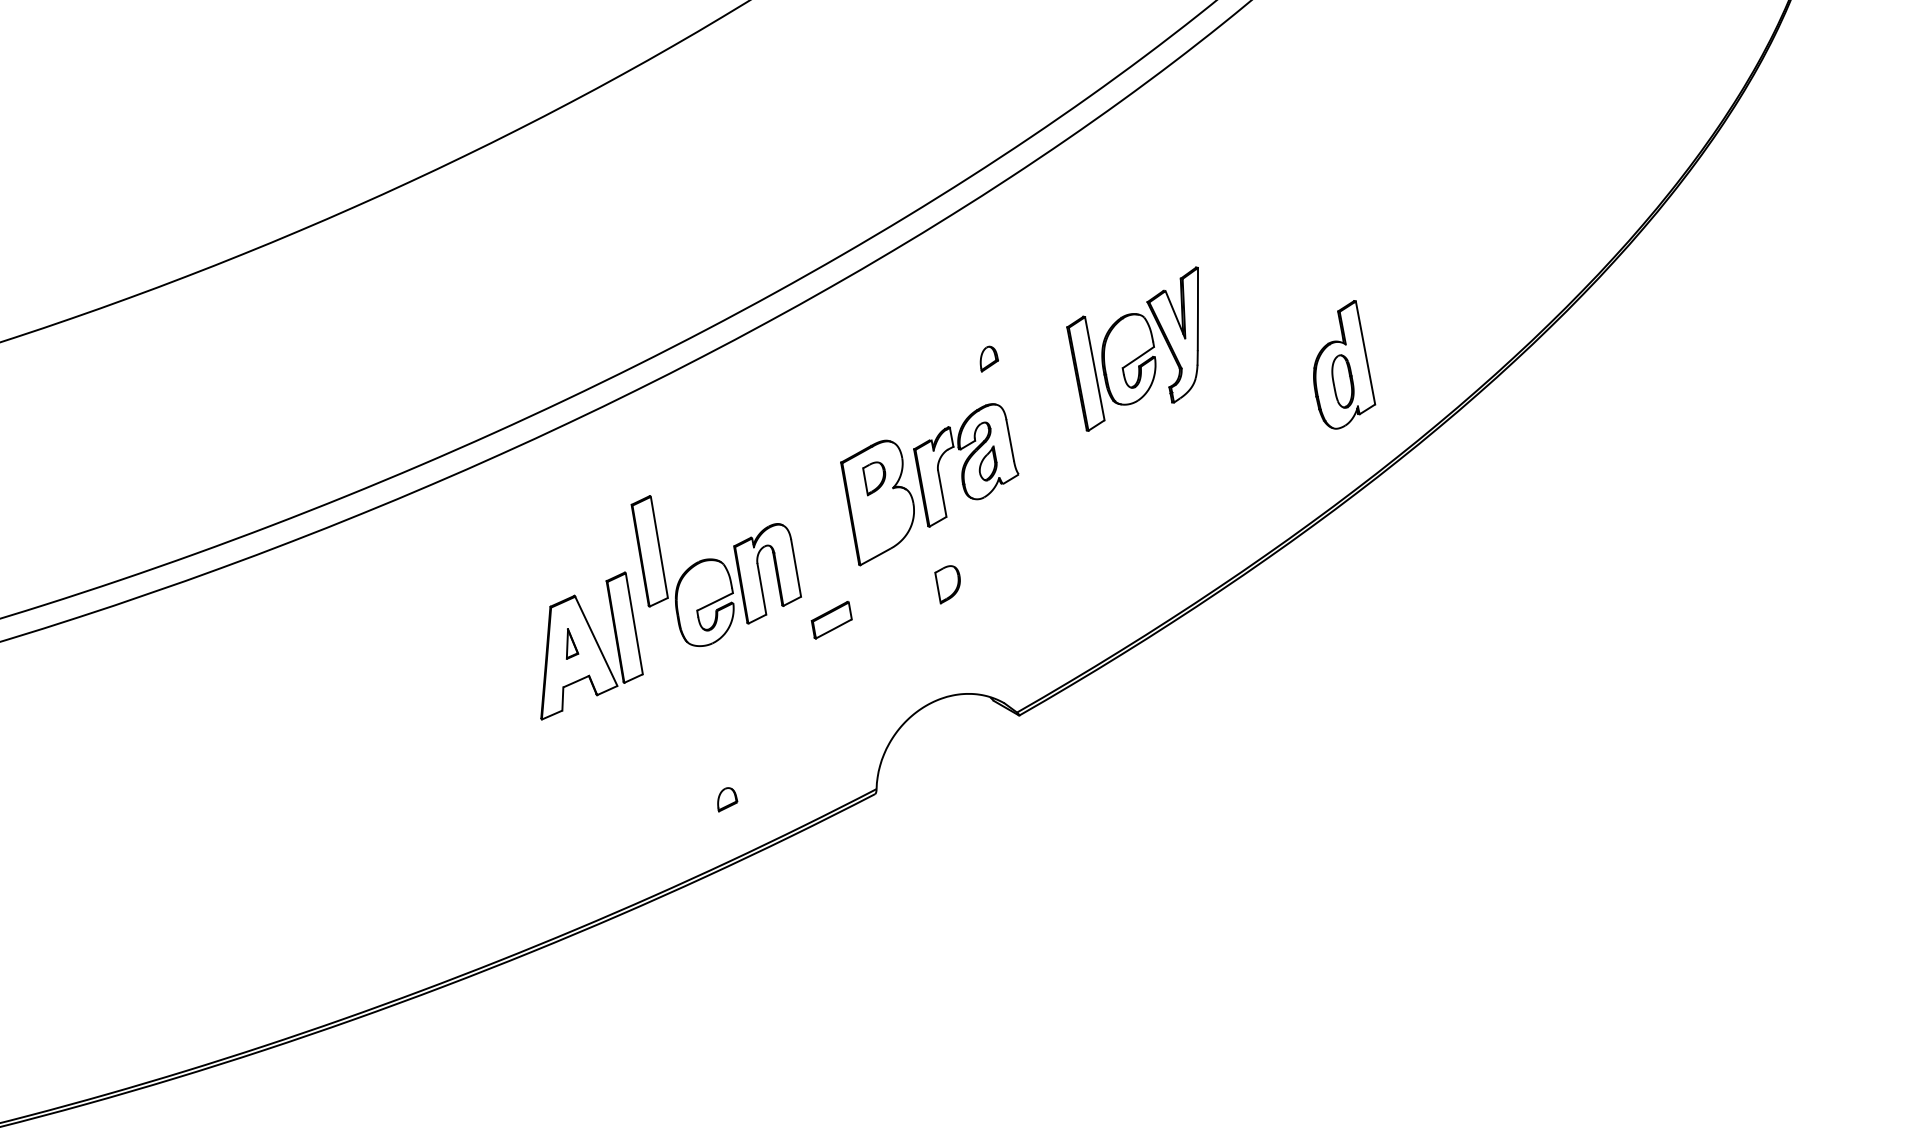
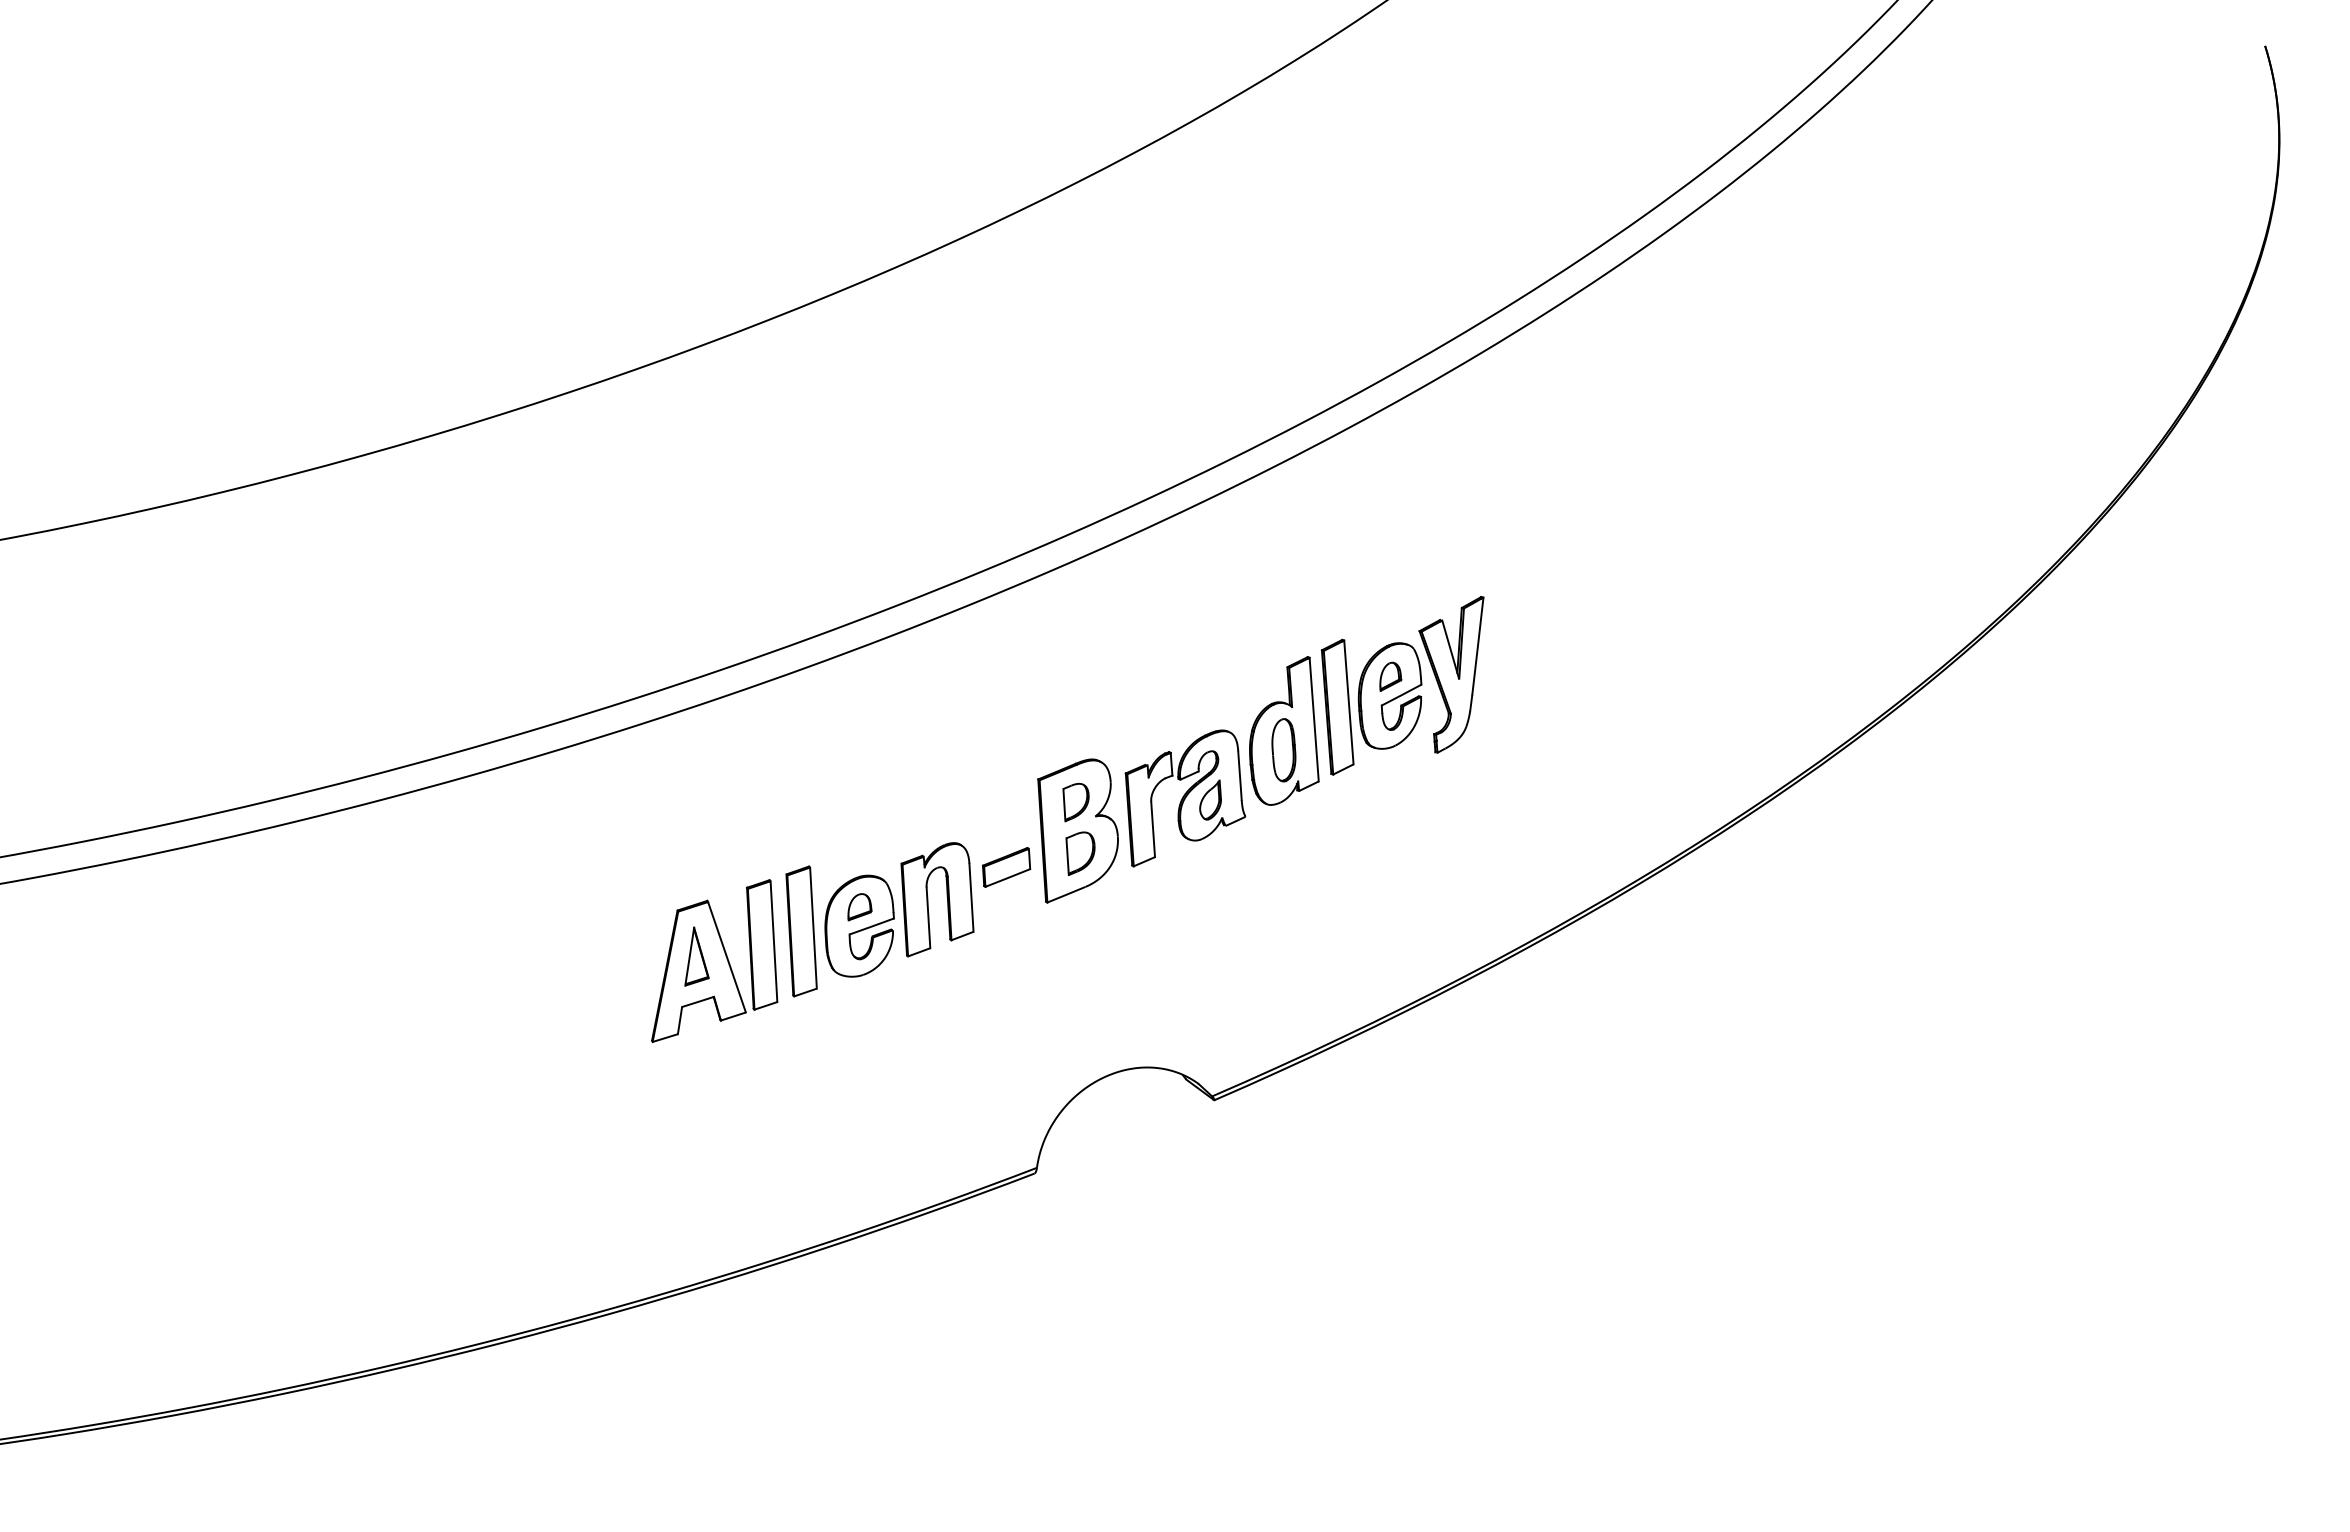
part: (988, 358) -> (1390, 676), moved
part: (1341, 364) -> (1284, 730), moved
part: (649, 551) -> (801, 931), moved
part: (948, 584) -> (1080, 853), moved
part: (831, 620) -> (1006, 867), moved
part: (570, 643) -> (696, 956), size x1.67
part: (726, 799) -> (859, 907), moved

